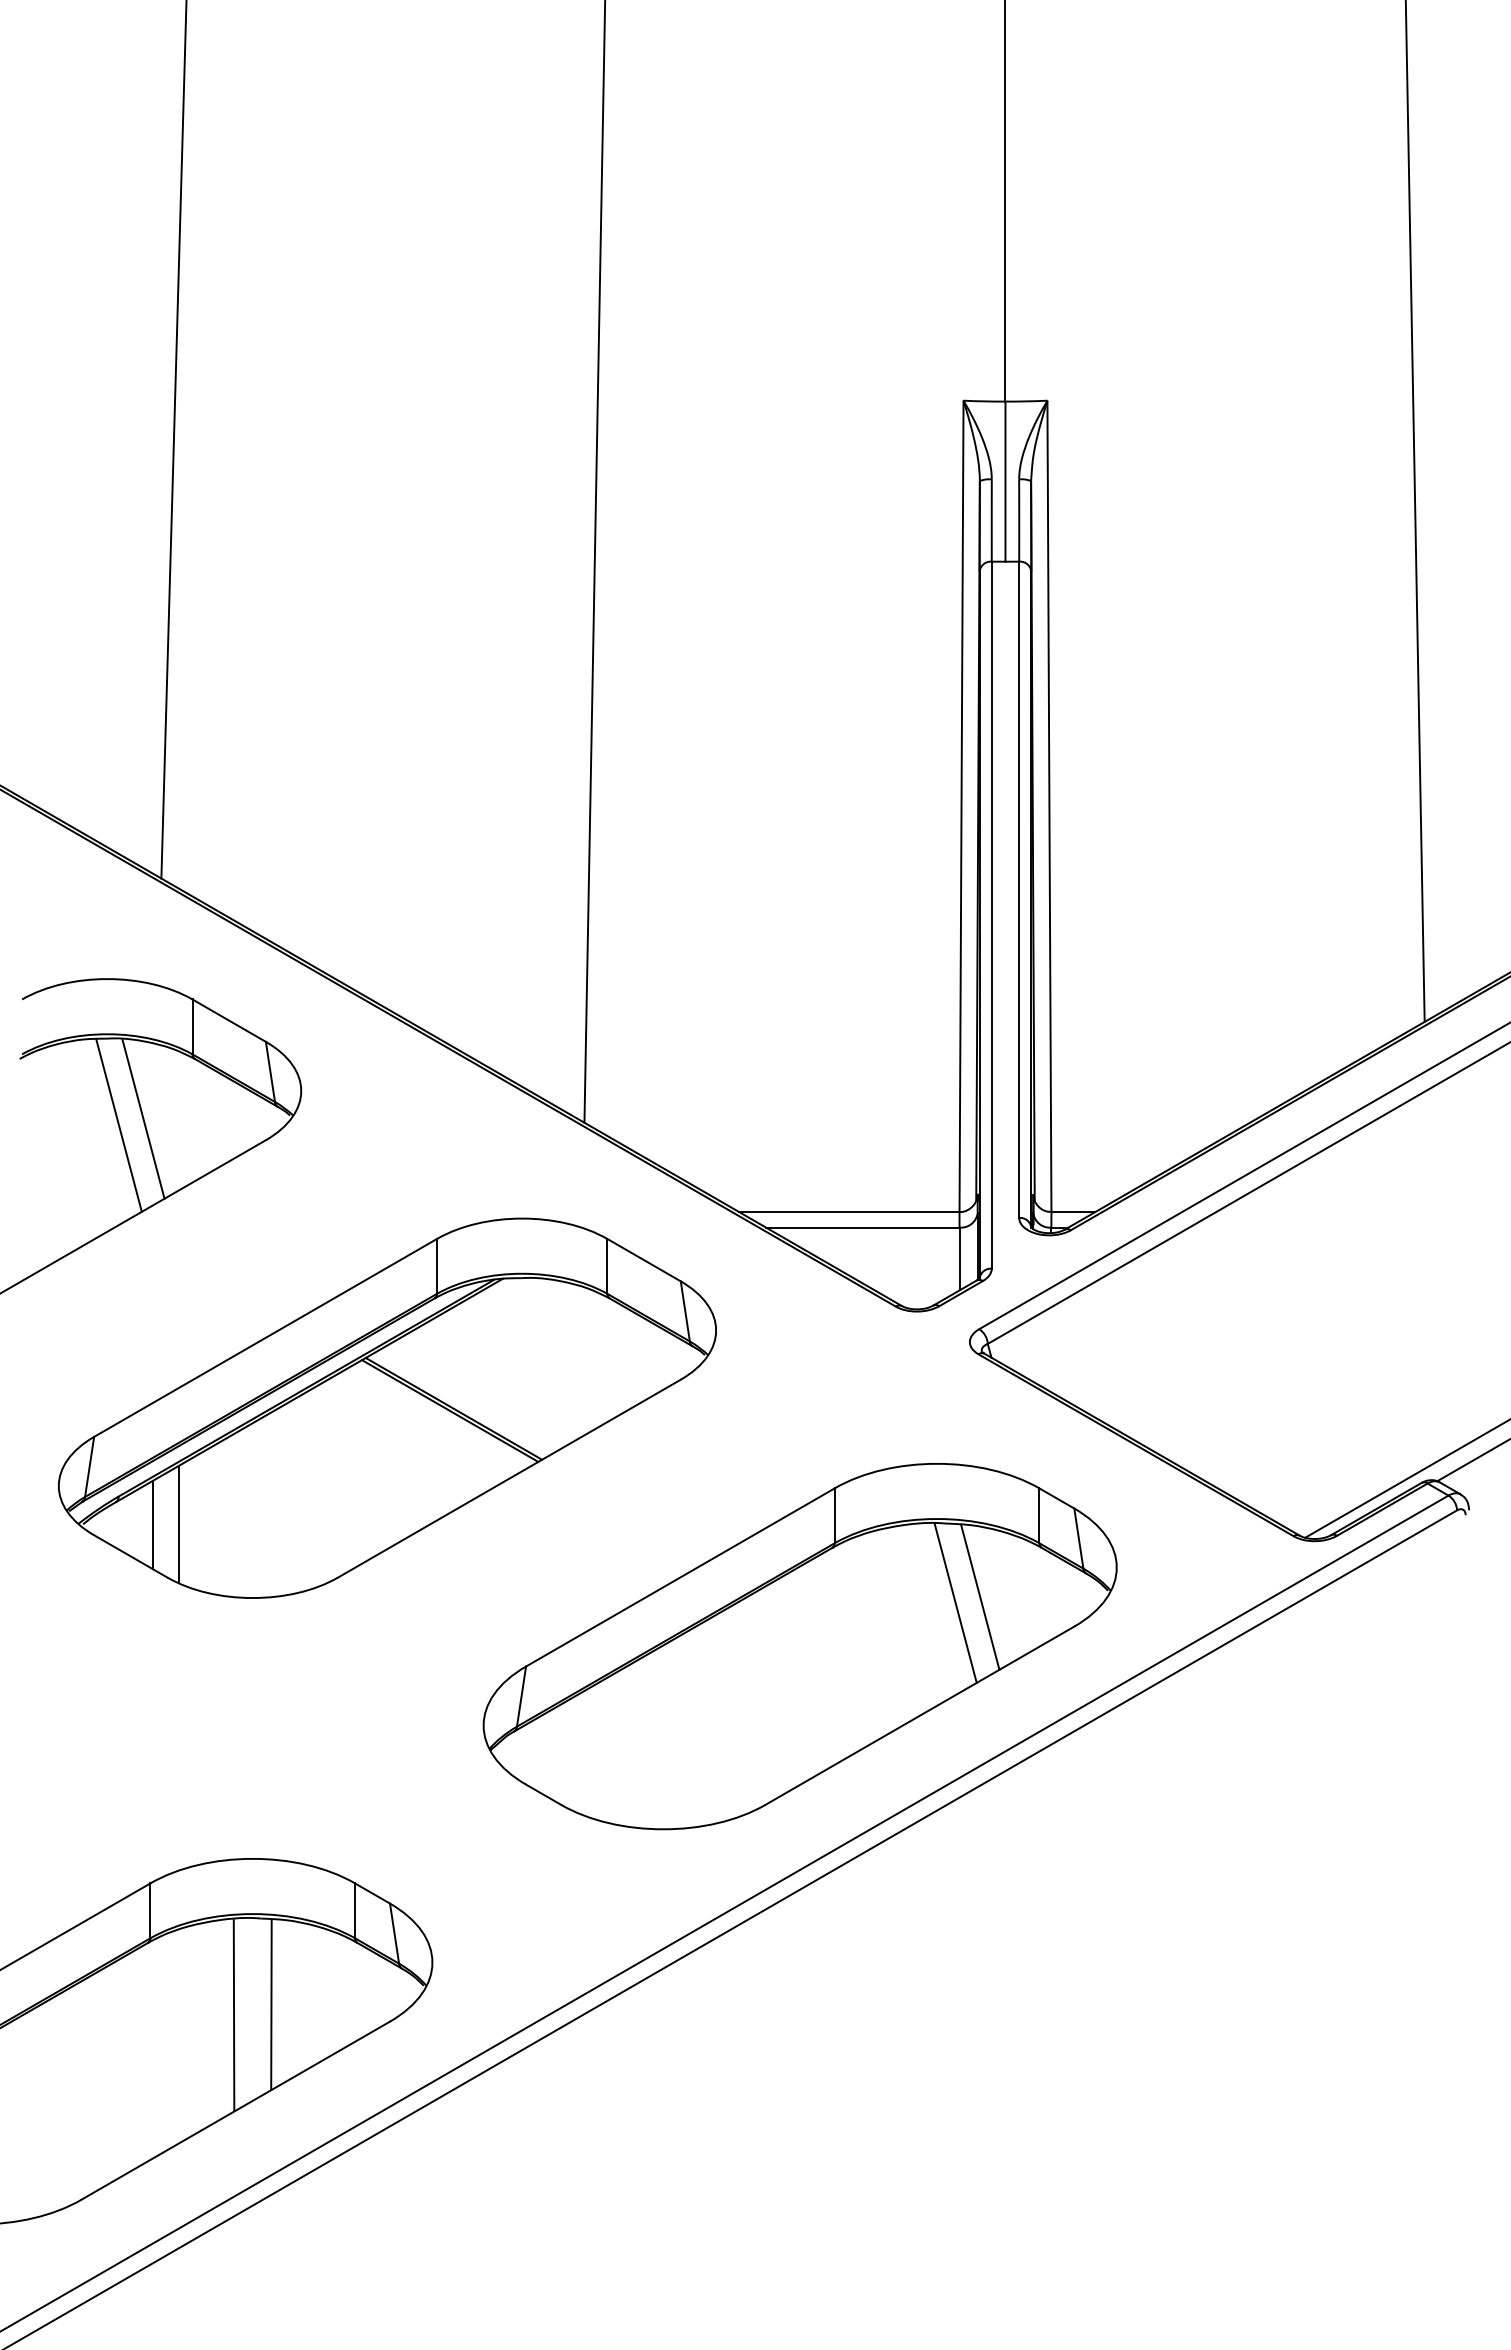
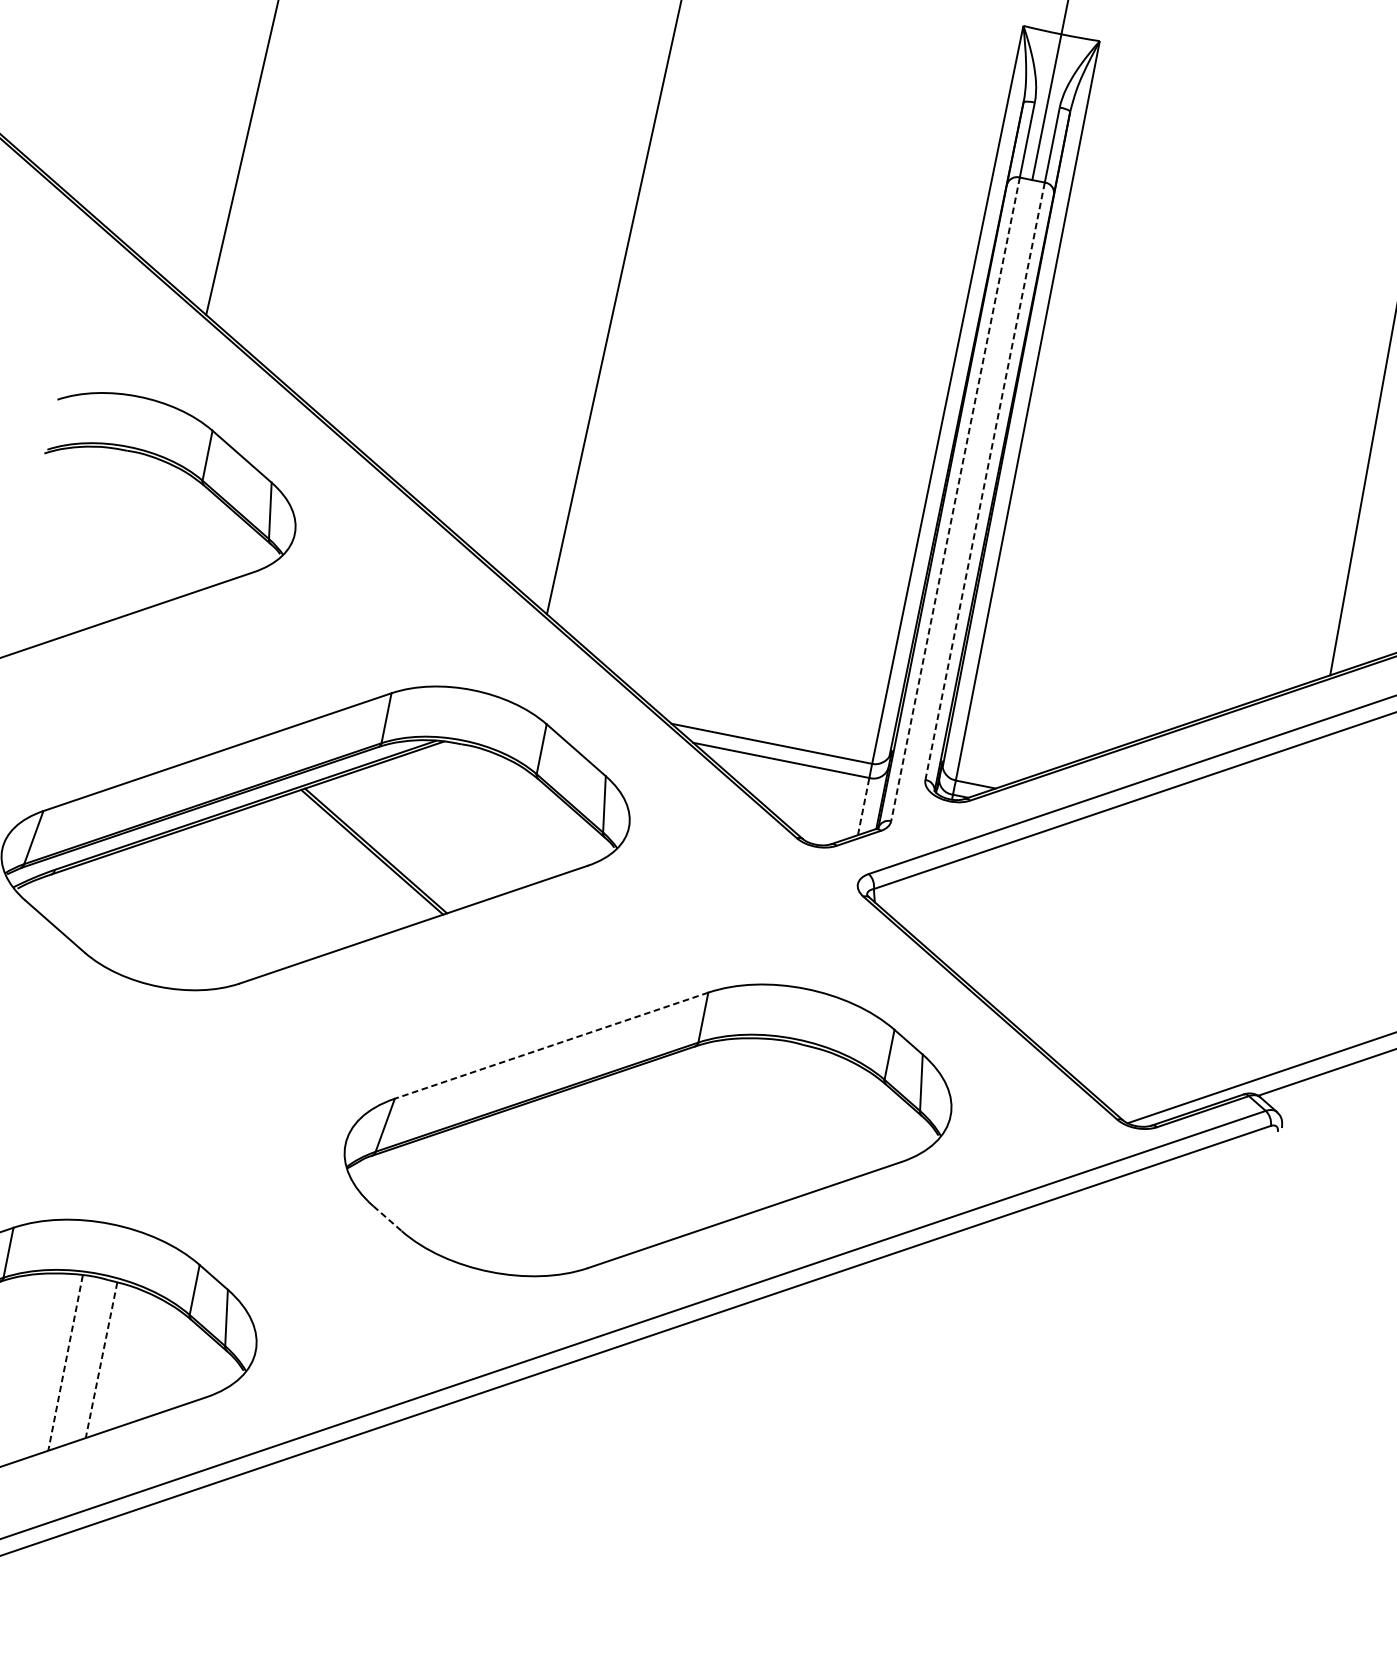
line: (1019, 889) -> (985, 481), solid -> dashed
line: (991, 915) -> (955, 499), solid -> dashed
line: (143, 1118) -> (146, 530), removed
line: (118, 1124) -> (122, 531), removed
line: (959, 1258) -> (863, 806), solid -> dashed
line: (152, 1524) -> (80, 901), removed
line: (178, 1524) -> (104, 906), removed
line: (680, 1577) -> (551, 1045), solid -> dashed
line: (980, 1596) -> (821, 1117), removed
line: (955, 1602) -> (797, 1118), removed
line: (544, 1794) -> (388, 1218), solid -> dashed
line: (271, 2004) -> (101, 1360), solid -> dashed
line: (234, 2014) -> (66, 1362), solid -> dashed

